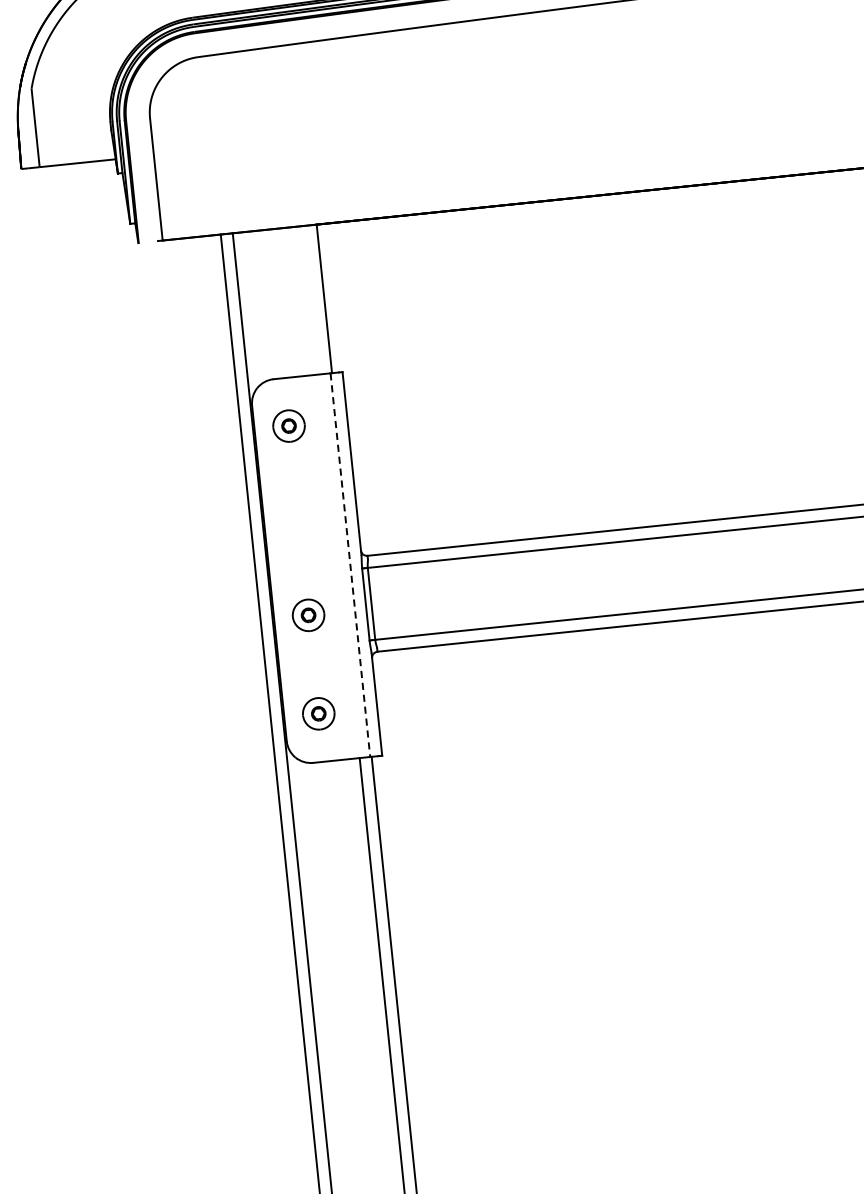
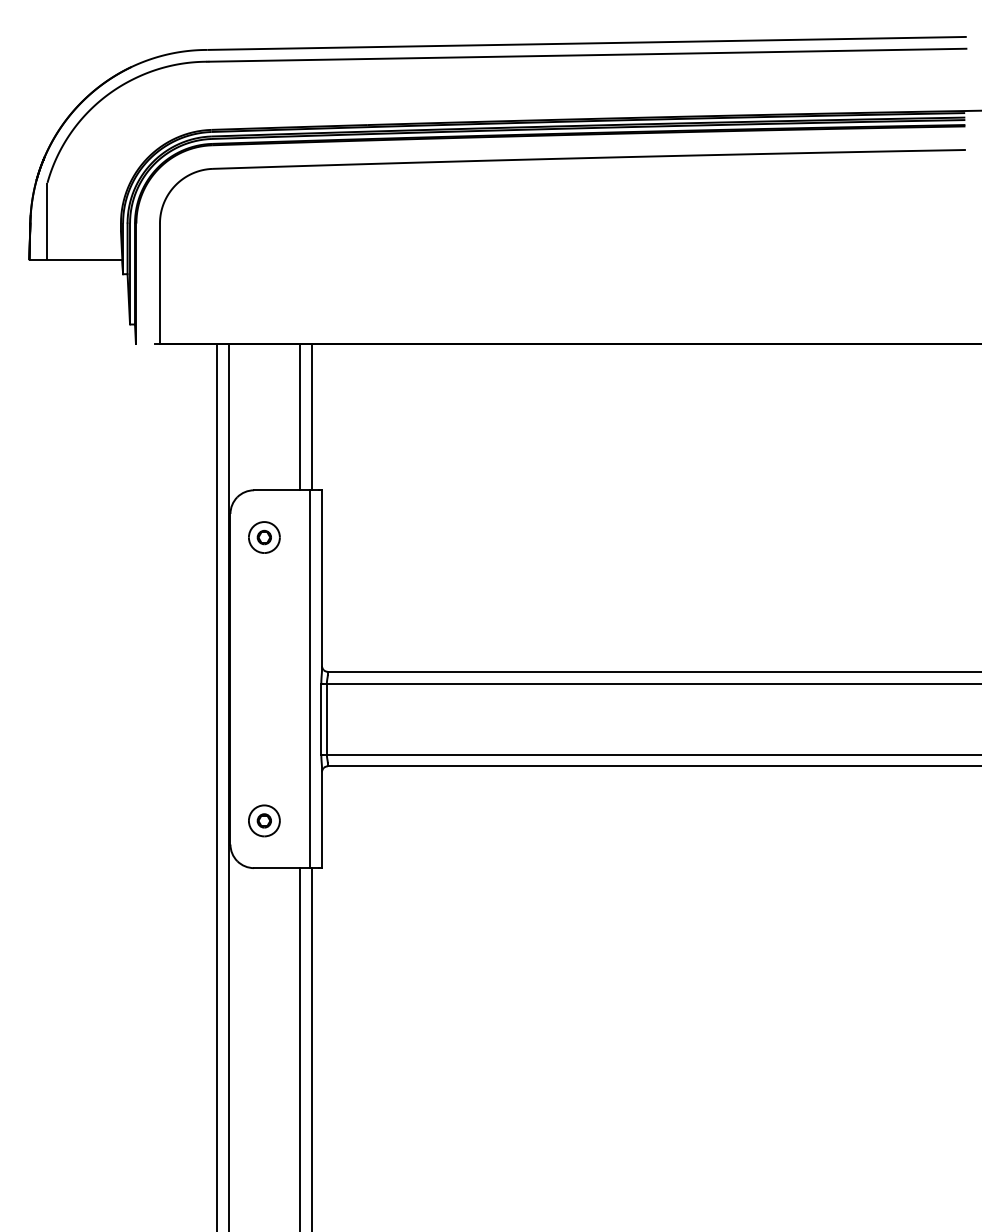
line: (312, 300) -> (299, 417), added
line: (350, 565) -> (310, 679), dashed -> solid
part: (308, 614) -> (264, 723), removed

